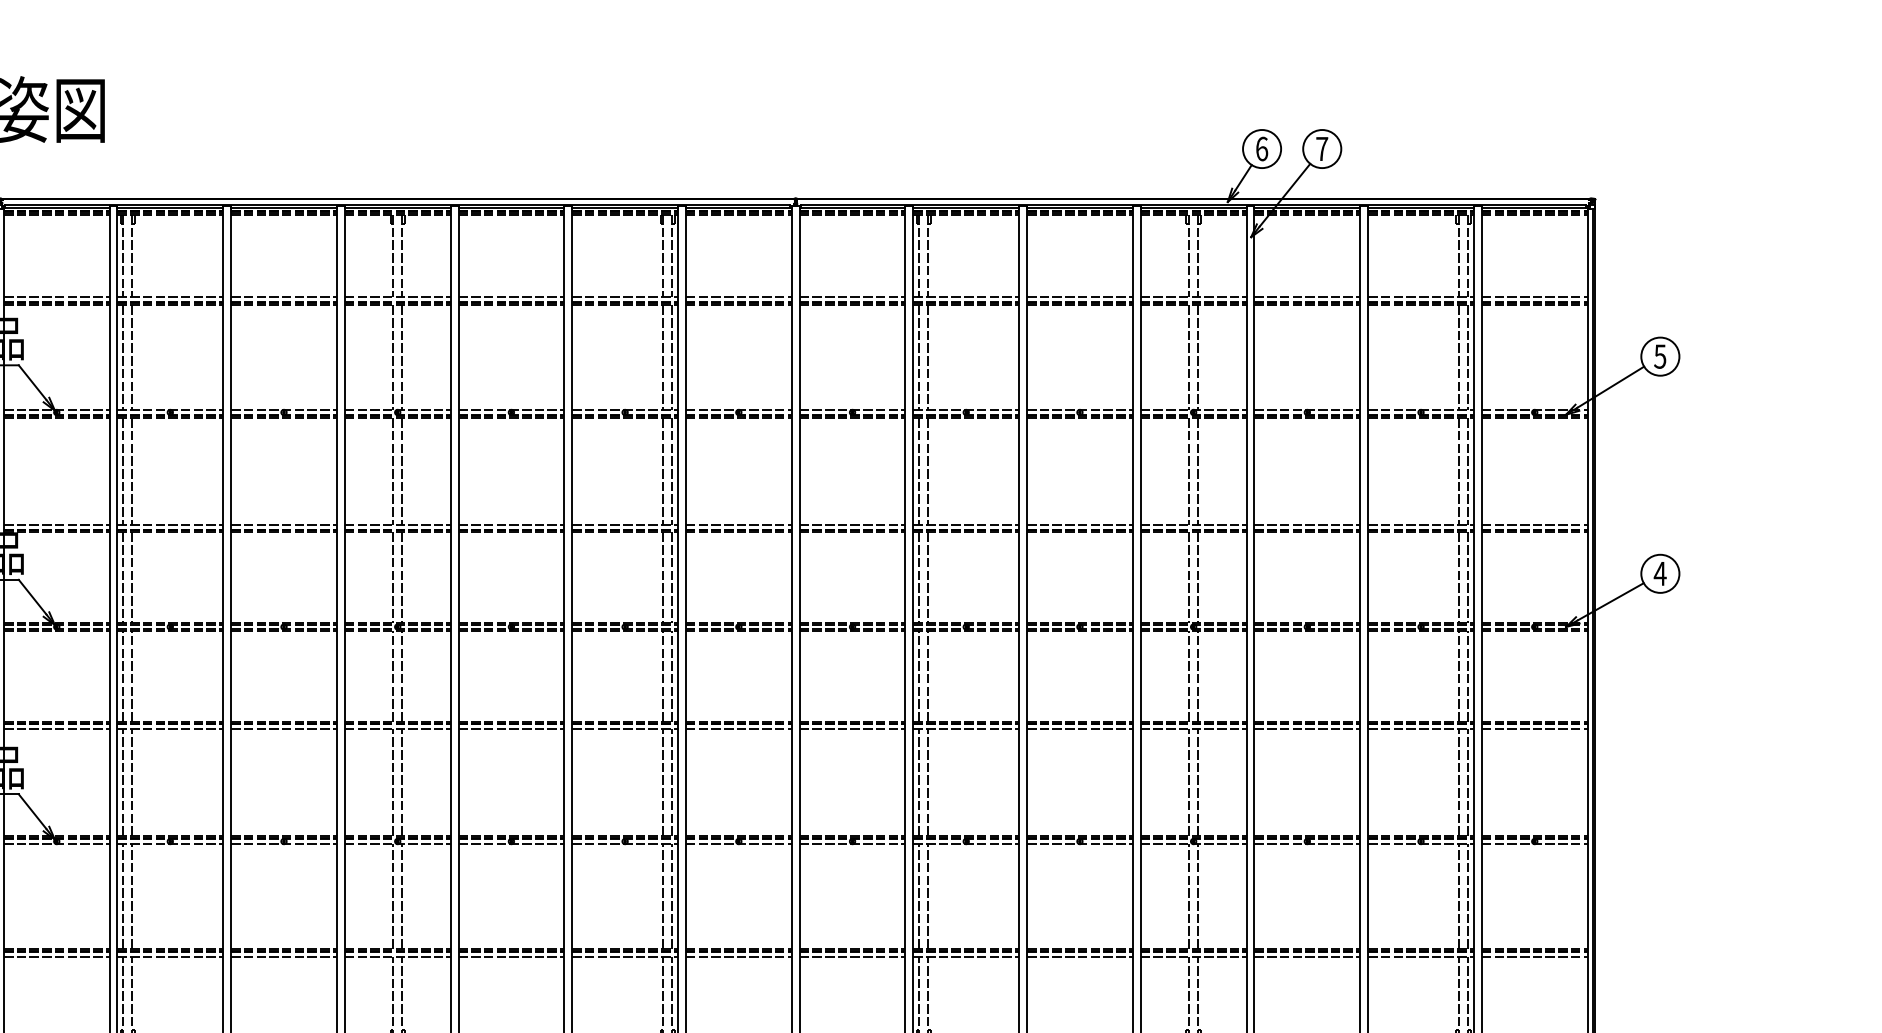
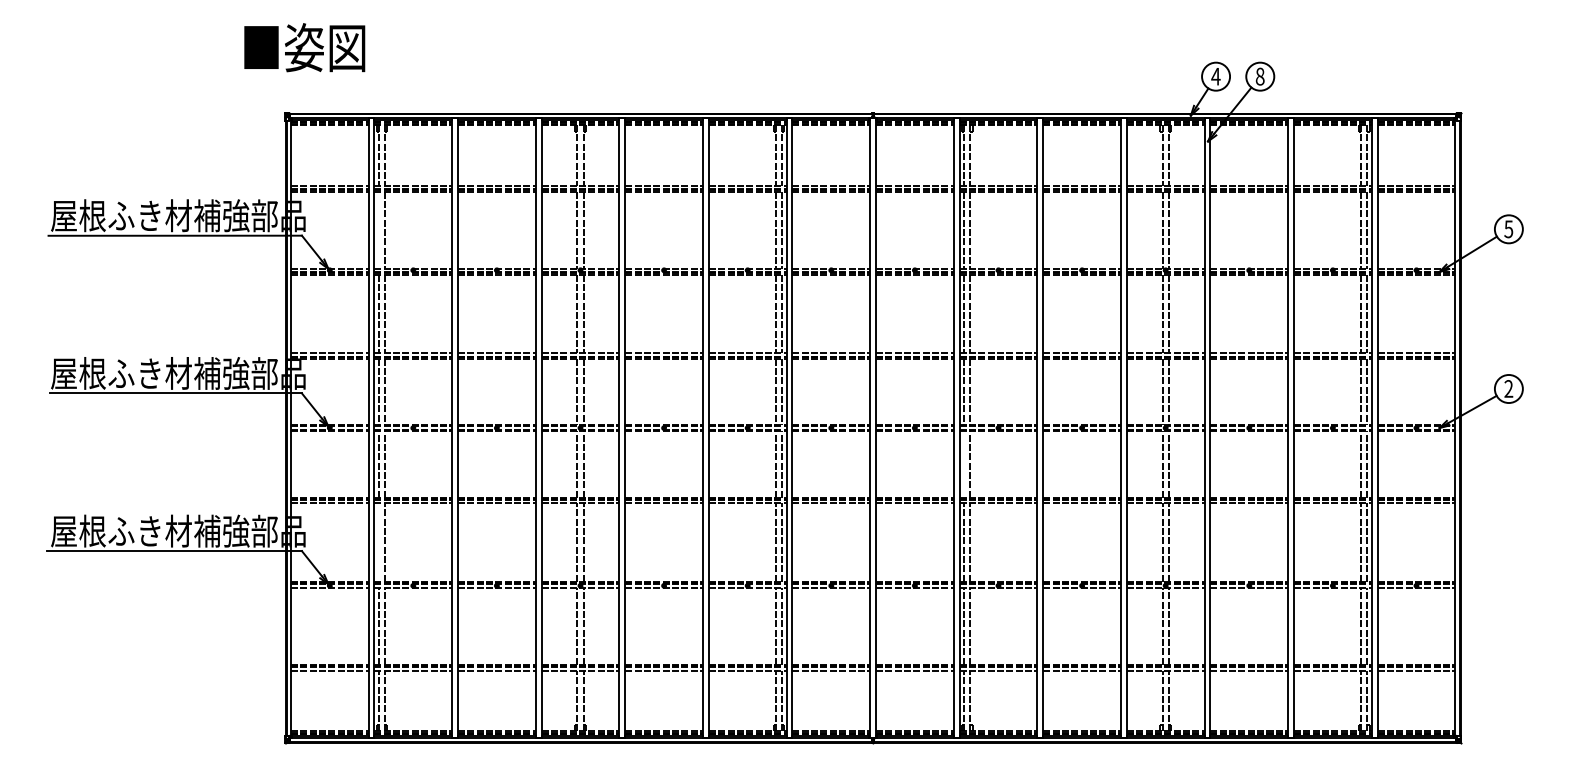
text: (1261, 148) -> (1215, 76), 6 -> 4
text: (1321, 148) -> (1259, 76), 7 -> 8
line: (122, 356) -> (378, 229), removed
text: (1659, 573) -> (1508, 388), 4 -> 2
line: (919, 676) -> (964, 464), removed
line: (122, 782) -> (378, 542), removed

